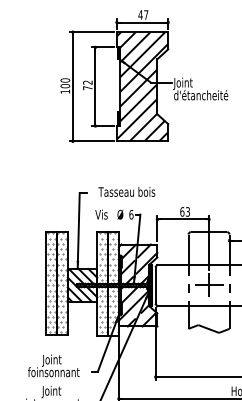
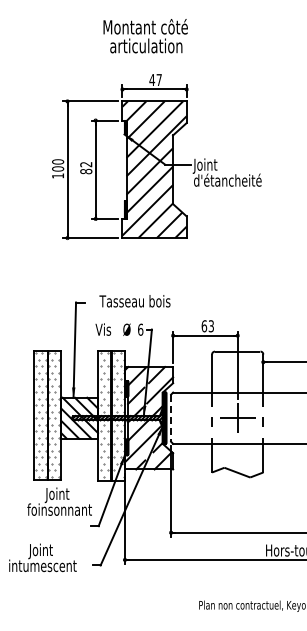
text: (88, 88) -> (86, 171), 72 -> 82
line: (156, 285) -> (171, 418), solid -> dashed
text: (53, 365) -> (59, 501), moved

